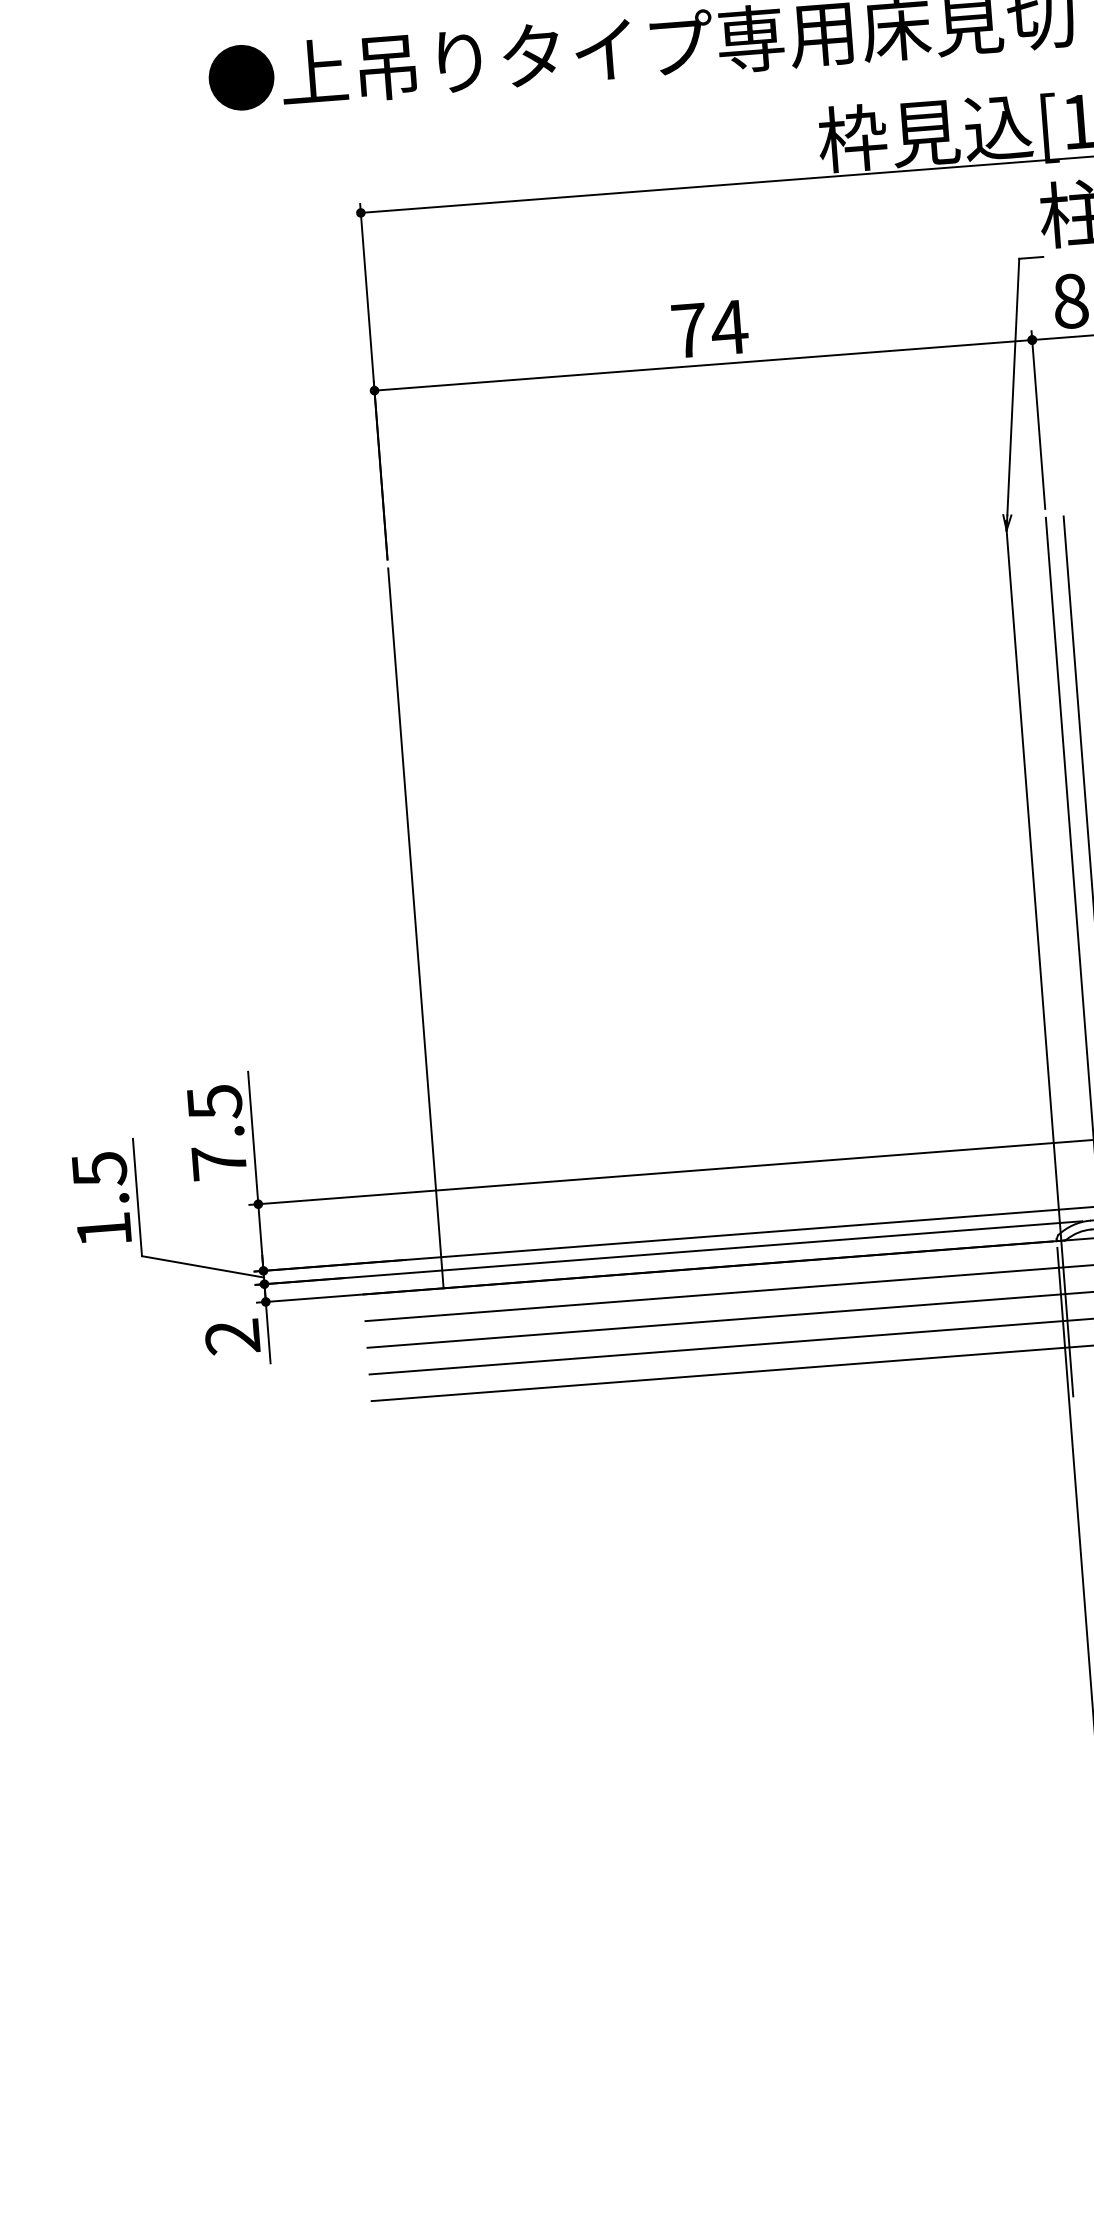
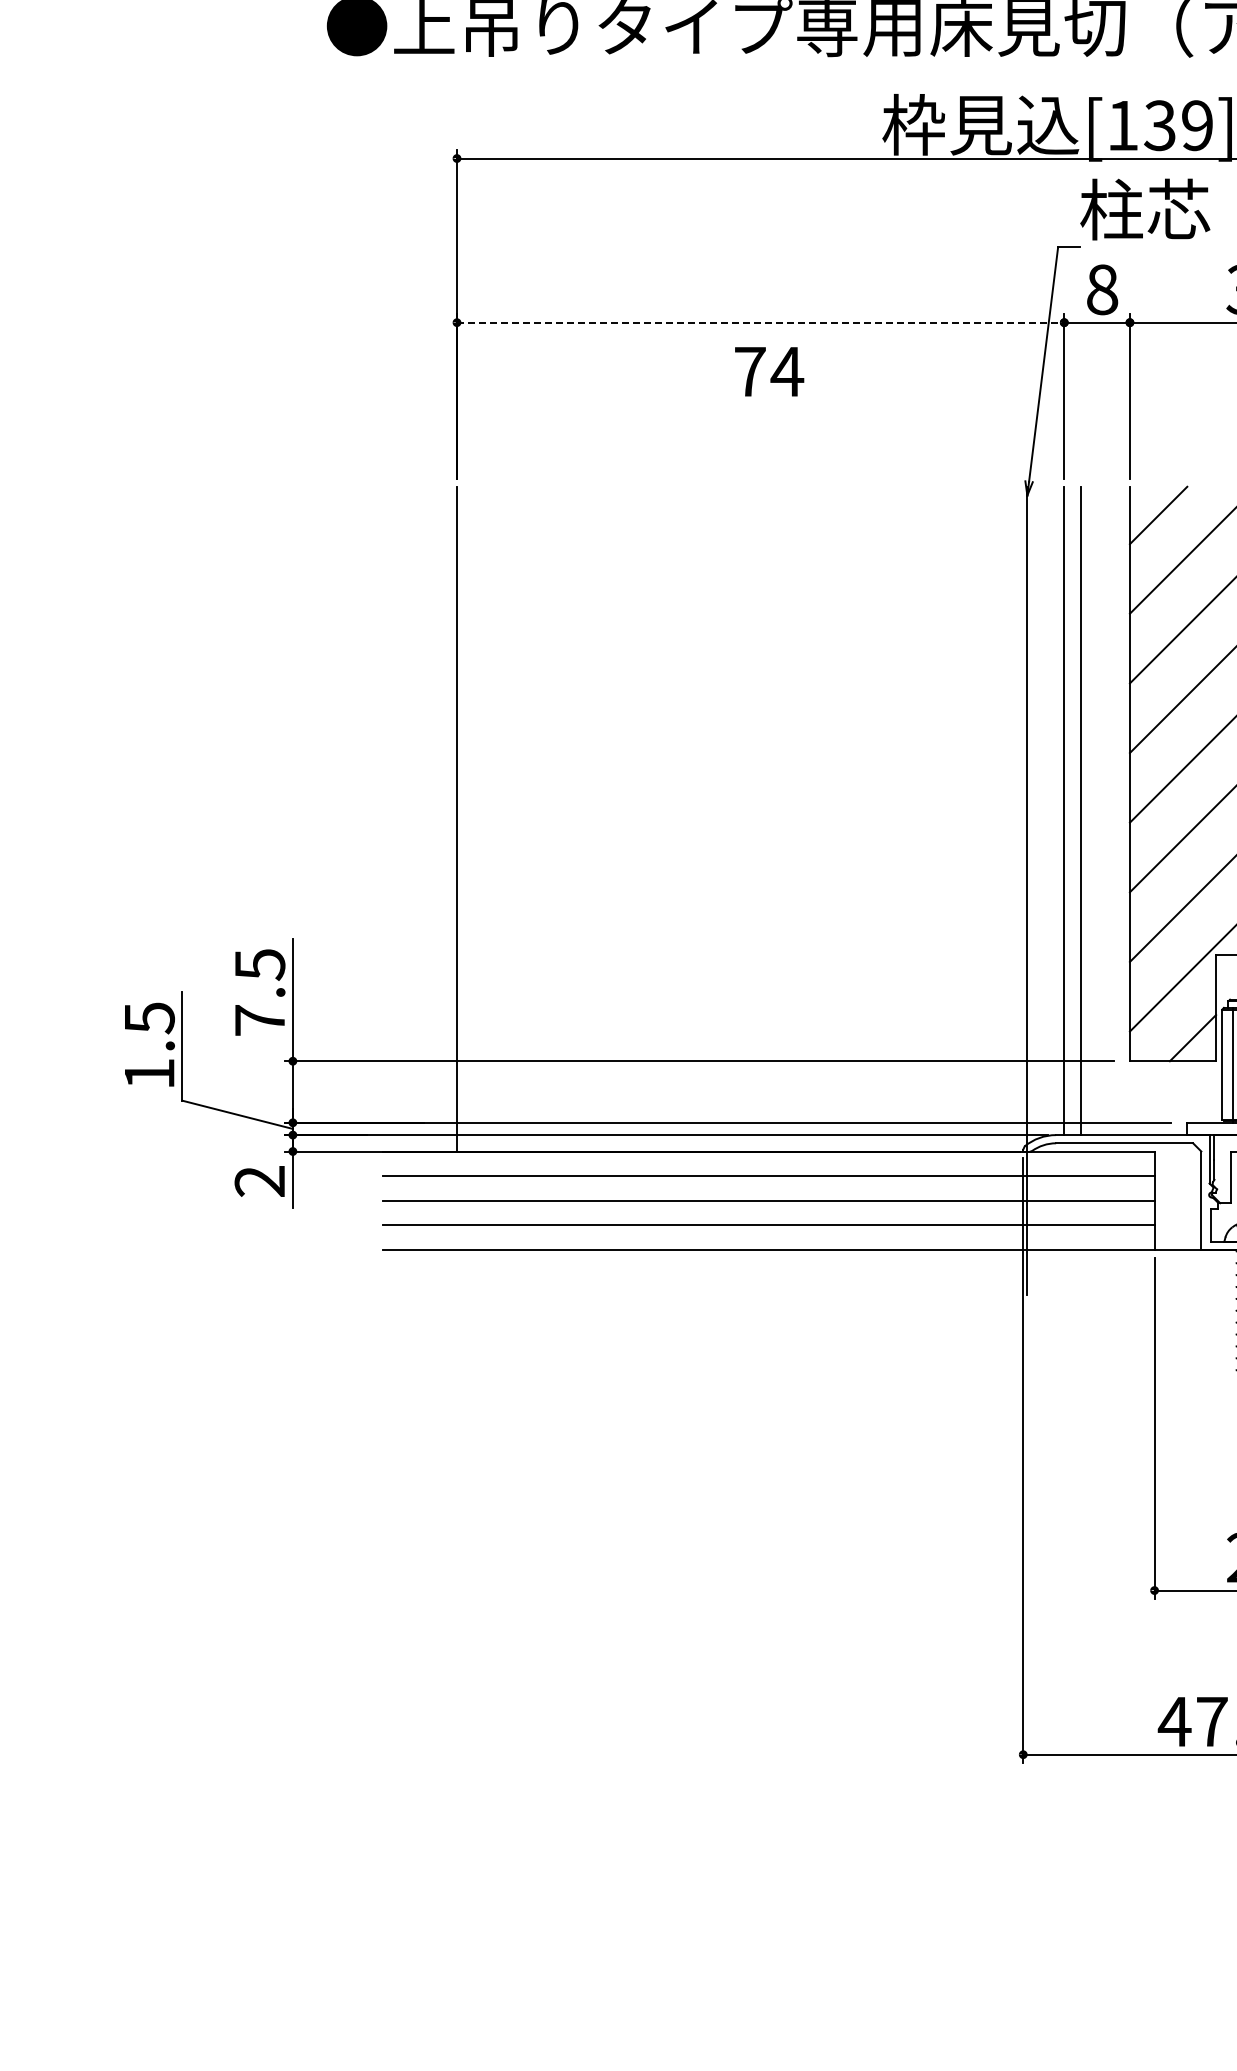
text: (710, 328) -> (769, 371), moved
line: (703, 365) -> (760, 322), solid -> dashed

